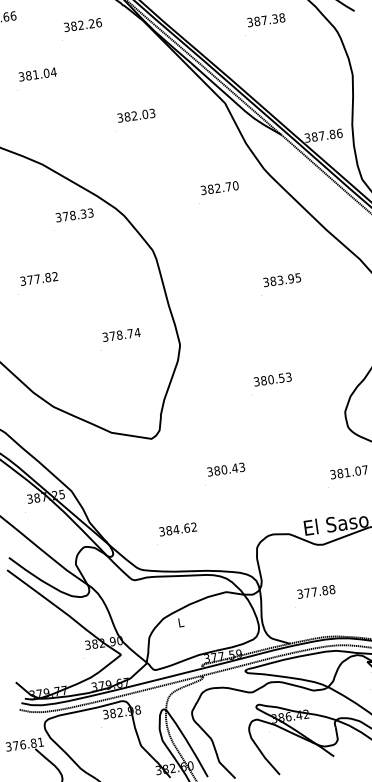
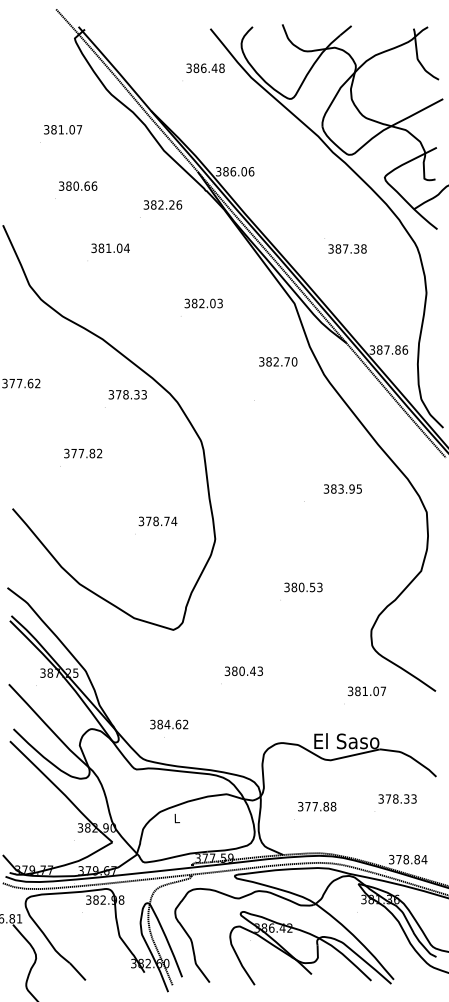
text: (266, 19) -> (347, 248), moved
text: (219, 187) -> (278, 361), moved
text: (281, 279) -> (342, 488), moved
text: (178, 529) -> (169, 724), moved

